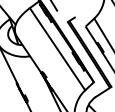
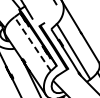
line: (57, 49) -> (32, 44), solid -> dashed

